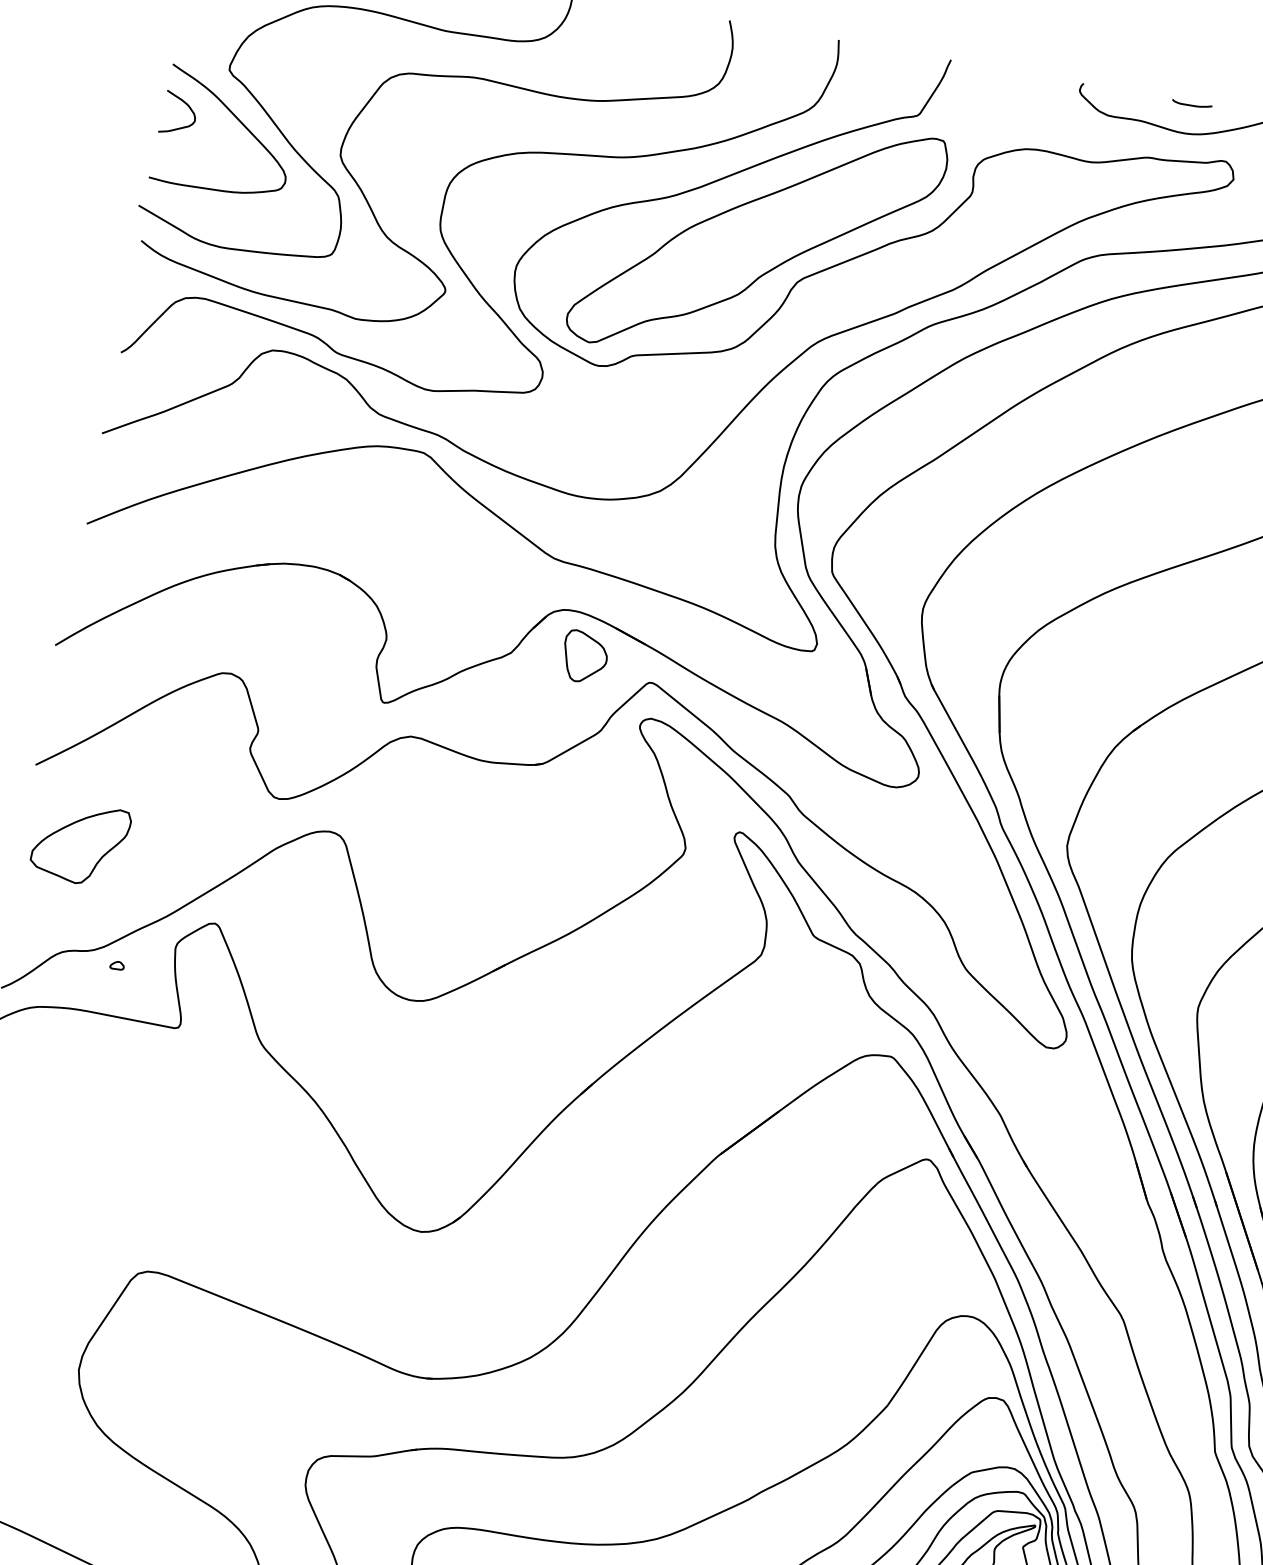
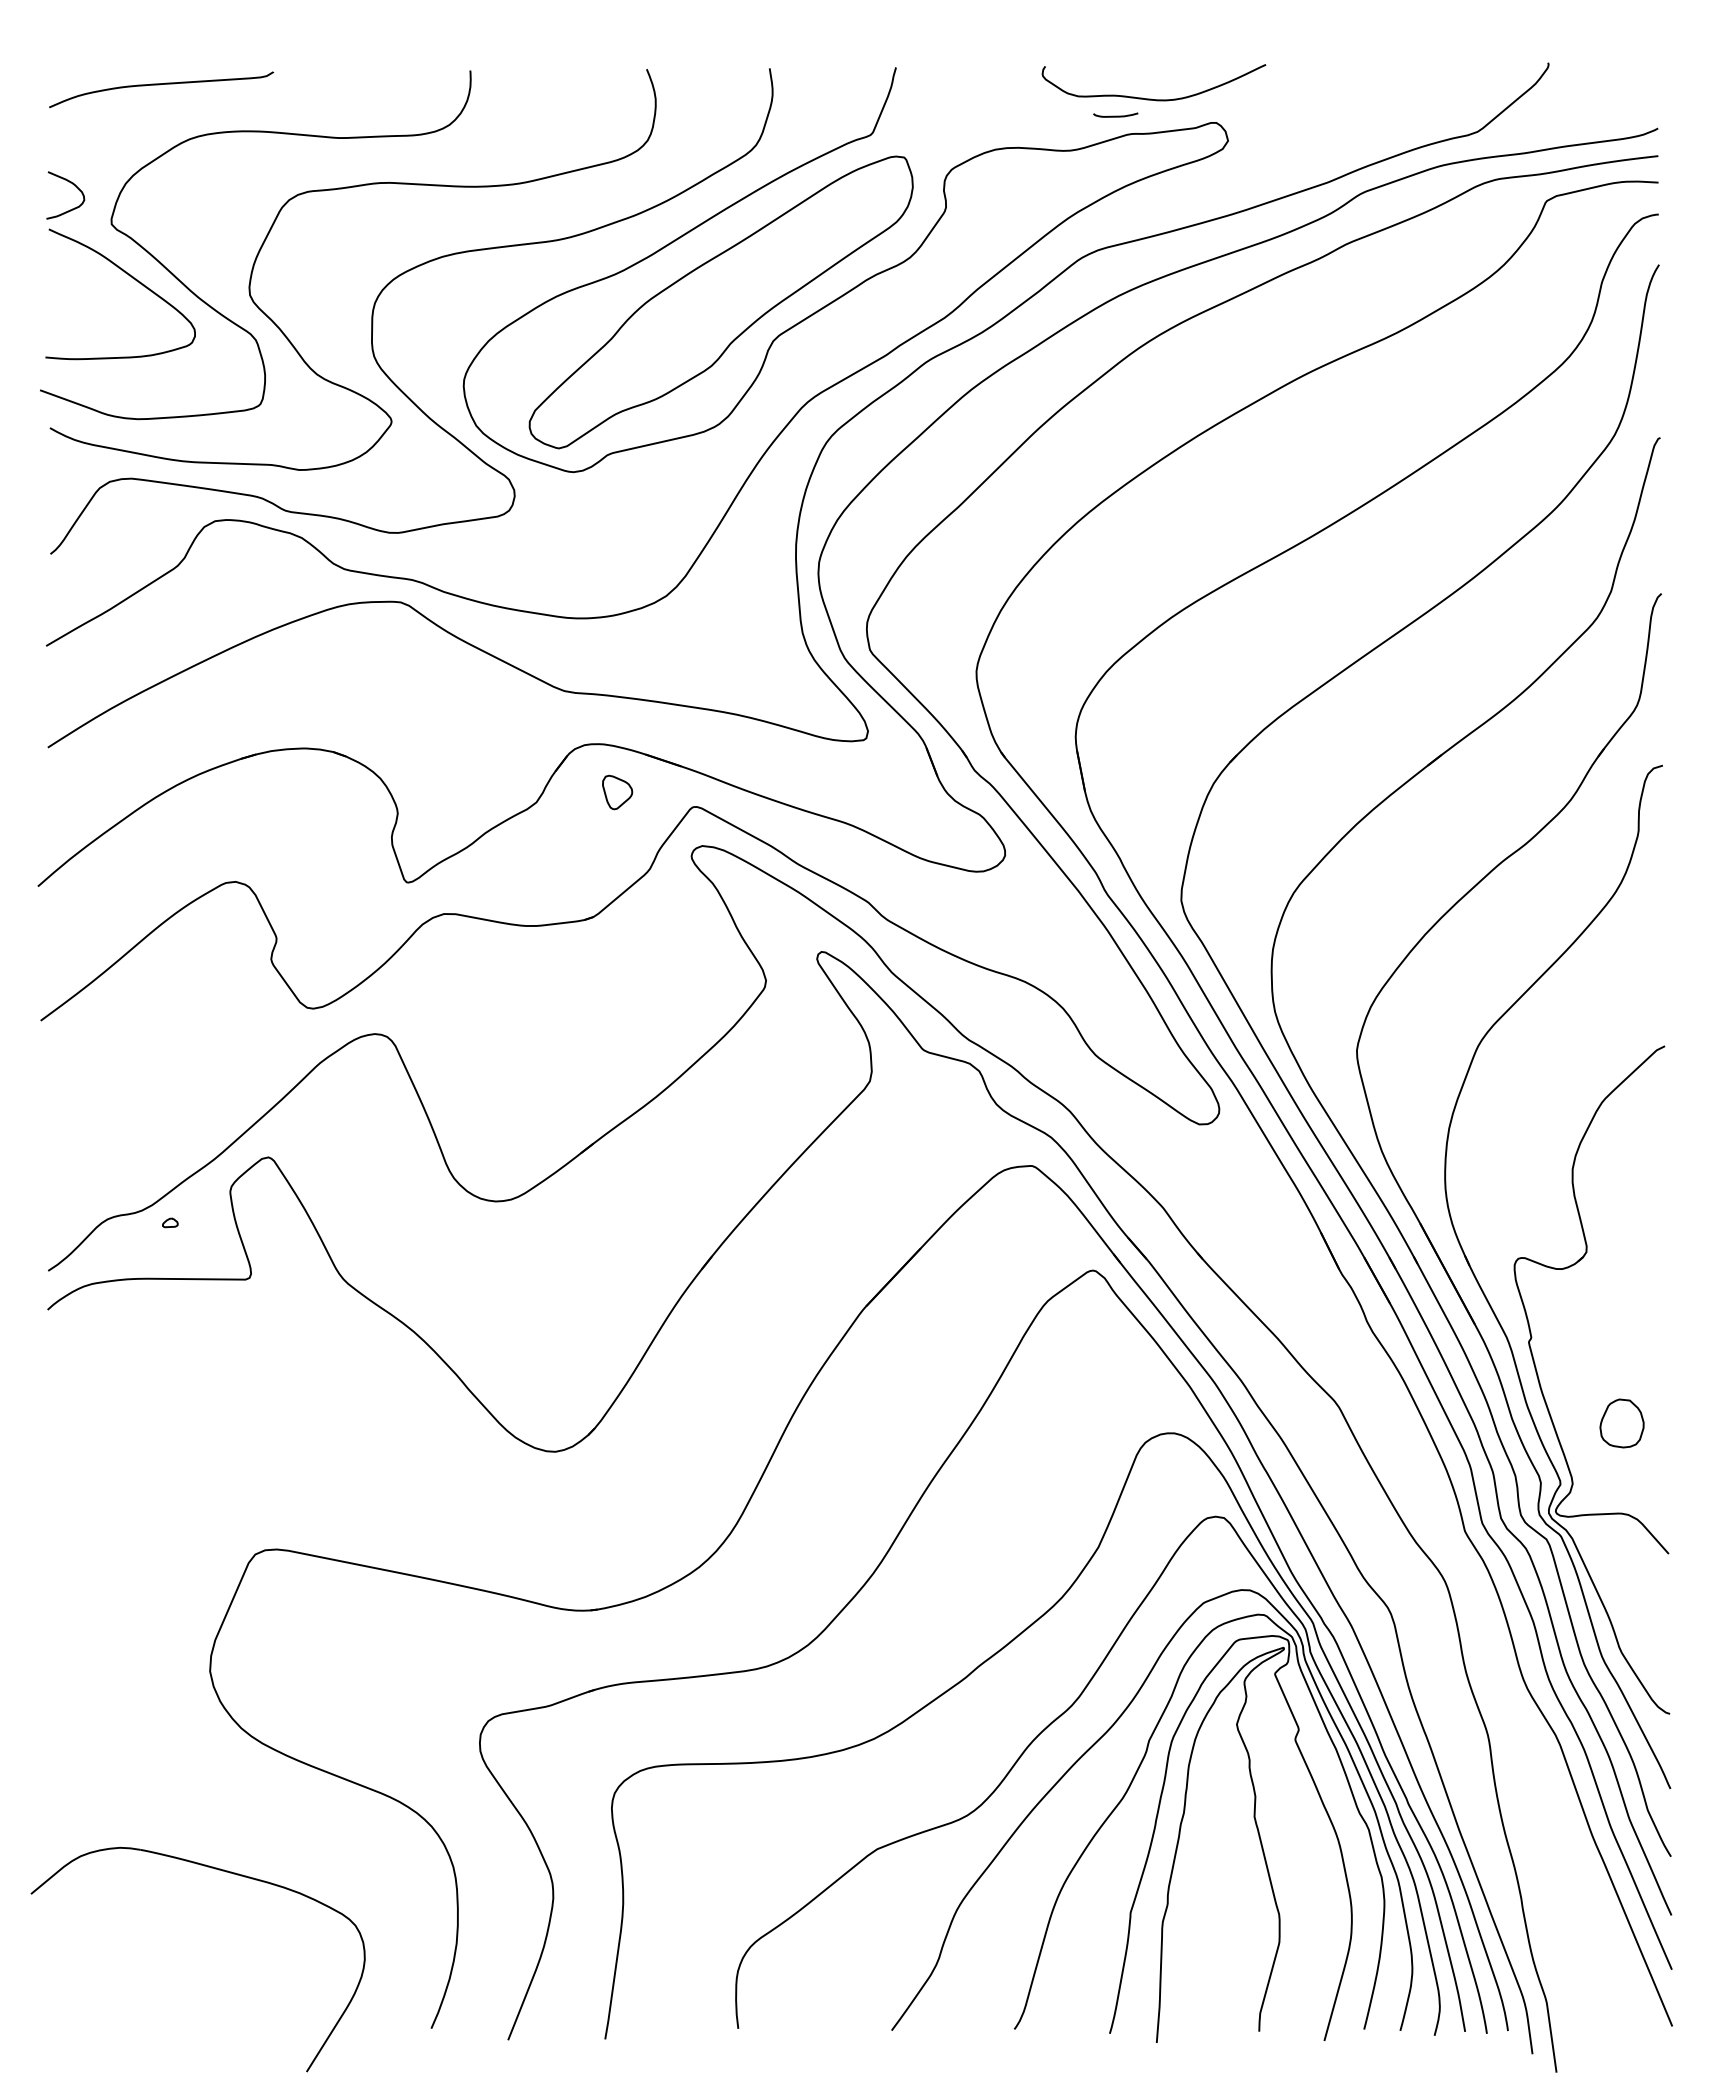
curve: (1191, 104) -> (1115, 115), moved
curve: (187, 106) -> (73, 185), moved
part: (584, 657) -> (617, 792), size x0.6
part: (80, 843) -> (105, 1097), removed

